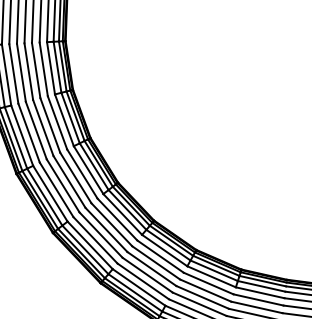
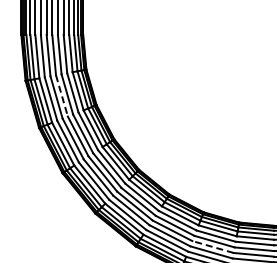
line: (29, 72) -> (62, 96), solid -> dashed
line: (202, 296) -> (212, 246), solid -> dashed

